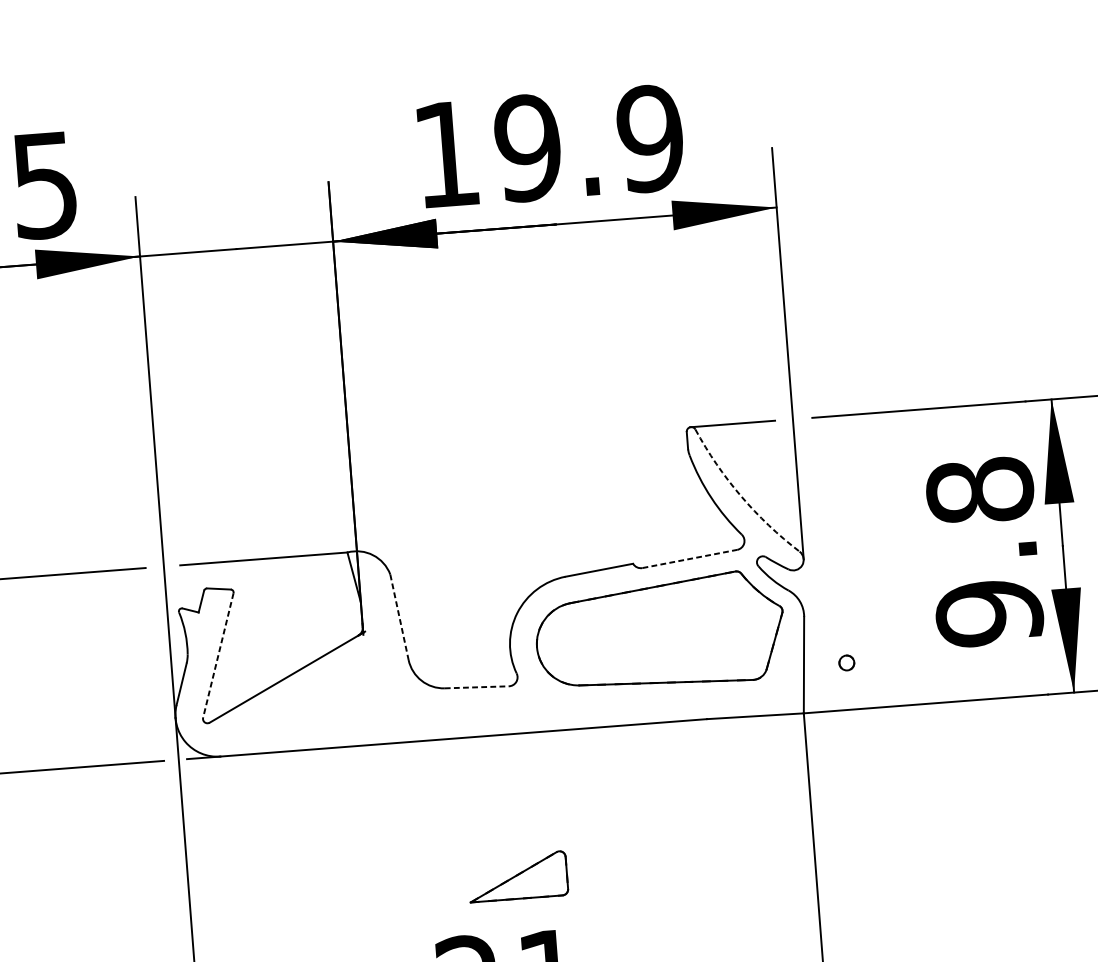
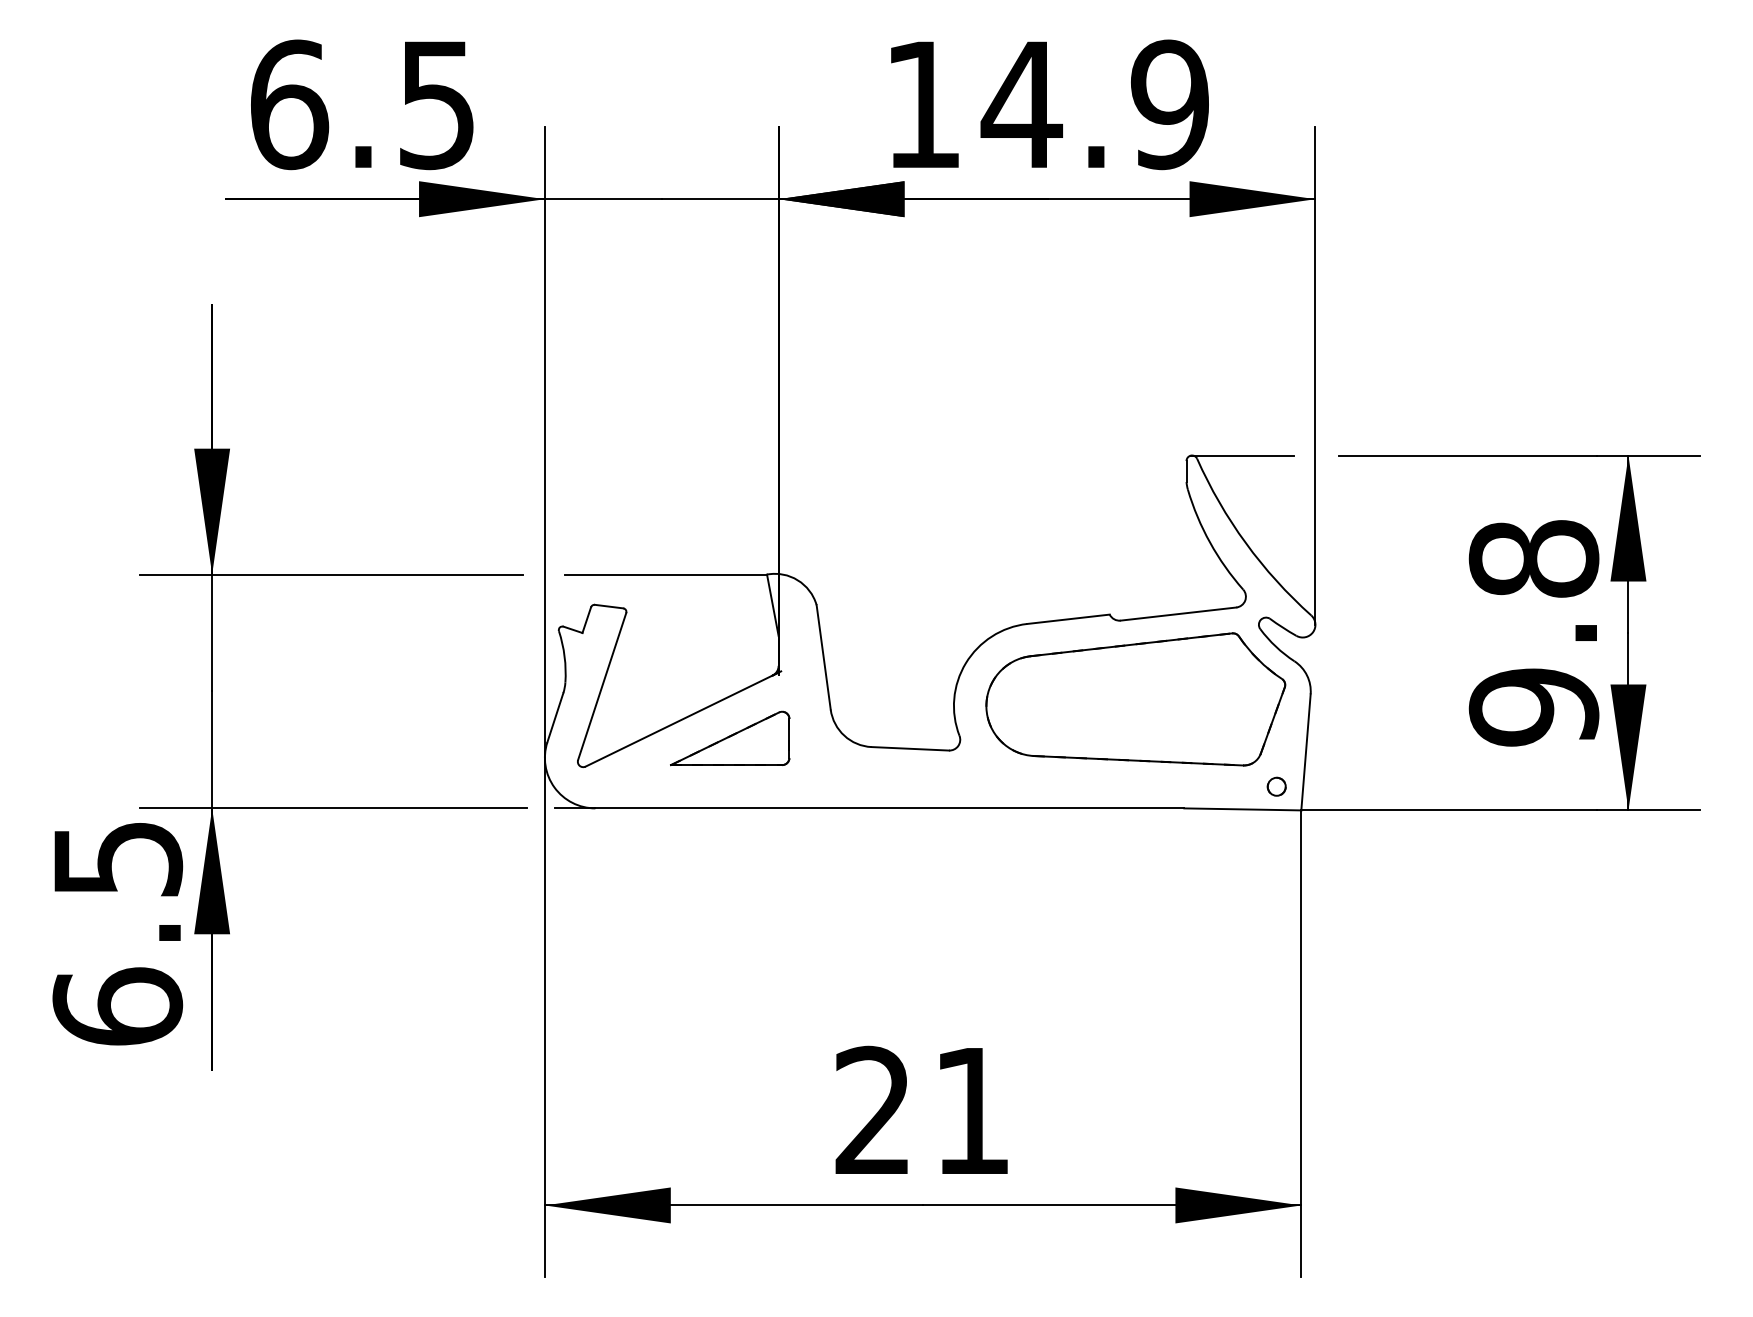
text: (527, 147) -> (1021, 104), 19.9 -> 14.9
arc: (740, 496) -> (1245, 543), dashed -> solid
line: (690, 559) -> (1179, 614), dashed -> solid
line: (399, 617) -> (823, 657), dashed -> solid
line: (218, 656) -> (602, 687), dashed -> solid
circle: (846, 662) -> (1276, 786), moved
line: (477, 687) -> (910, 748), dashed -> solid
part: (518, 876) -> (730, 738), moved

